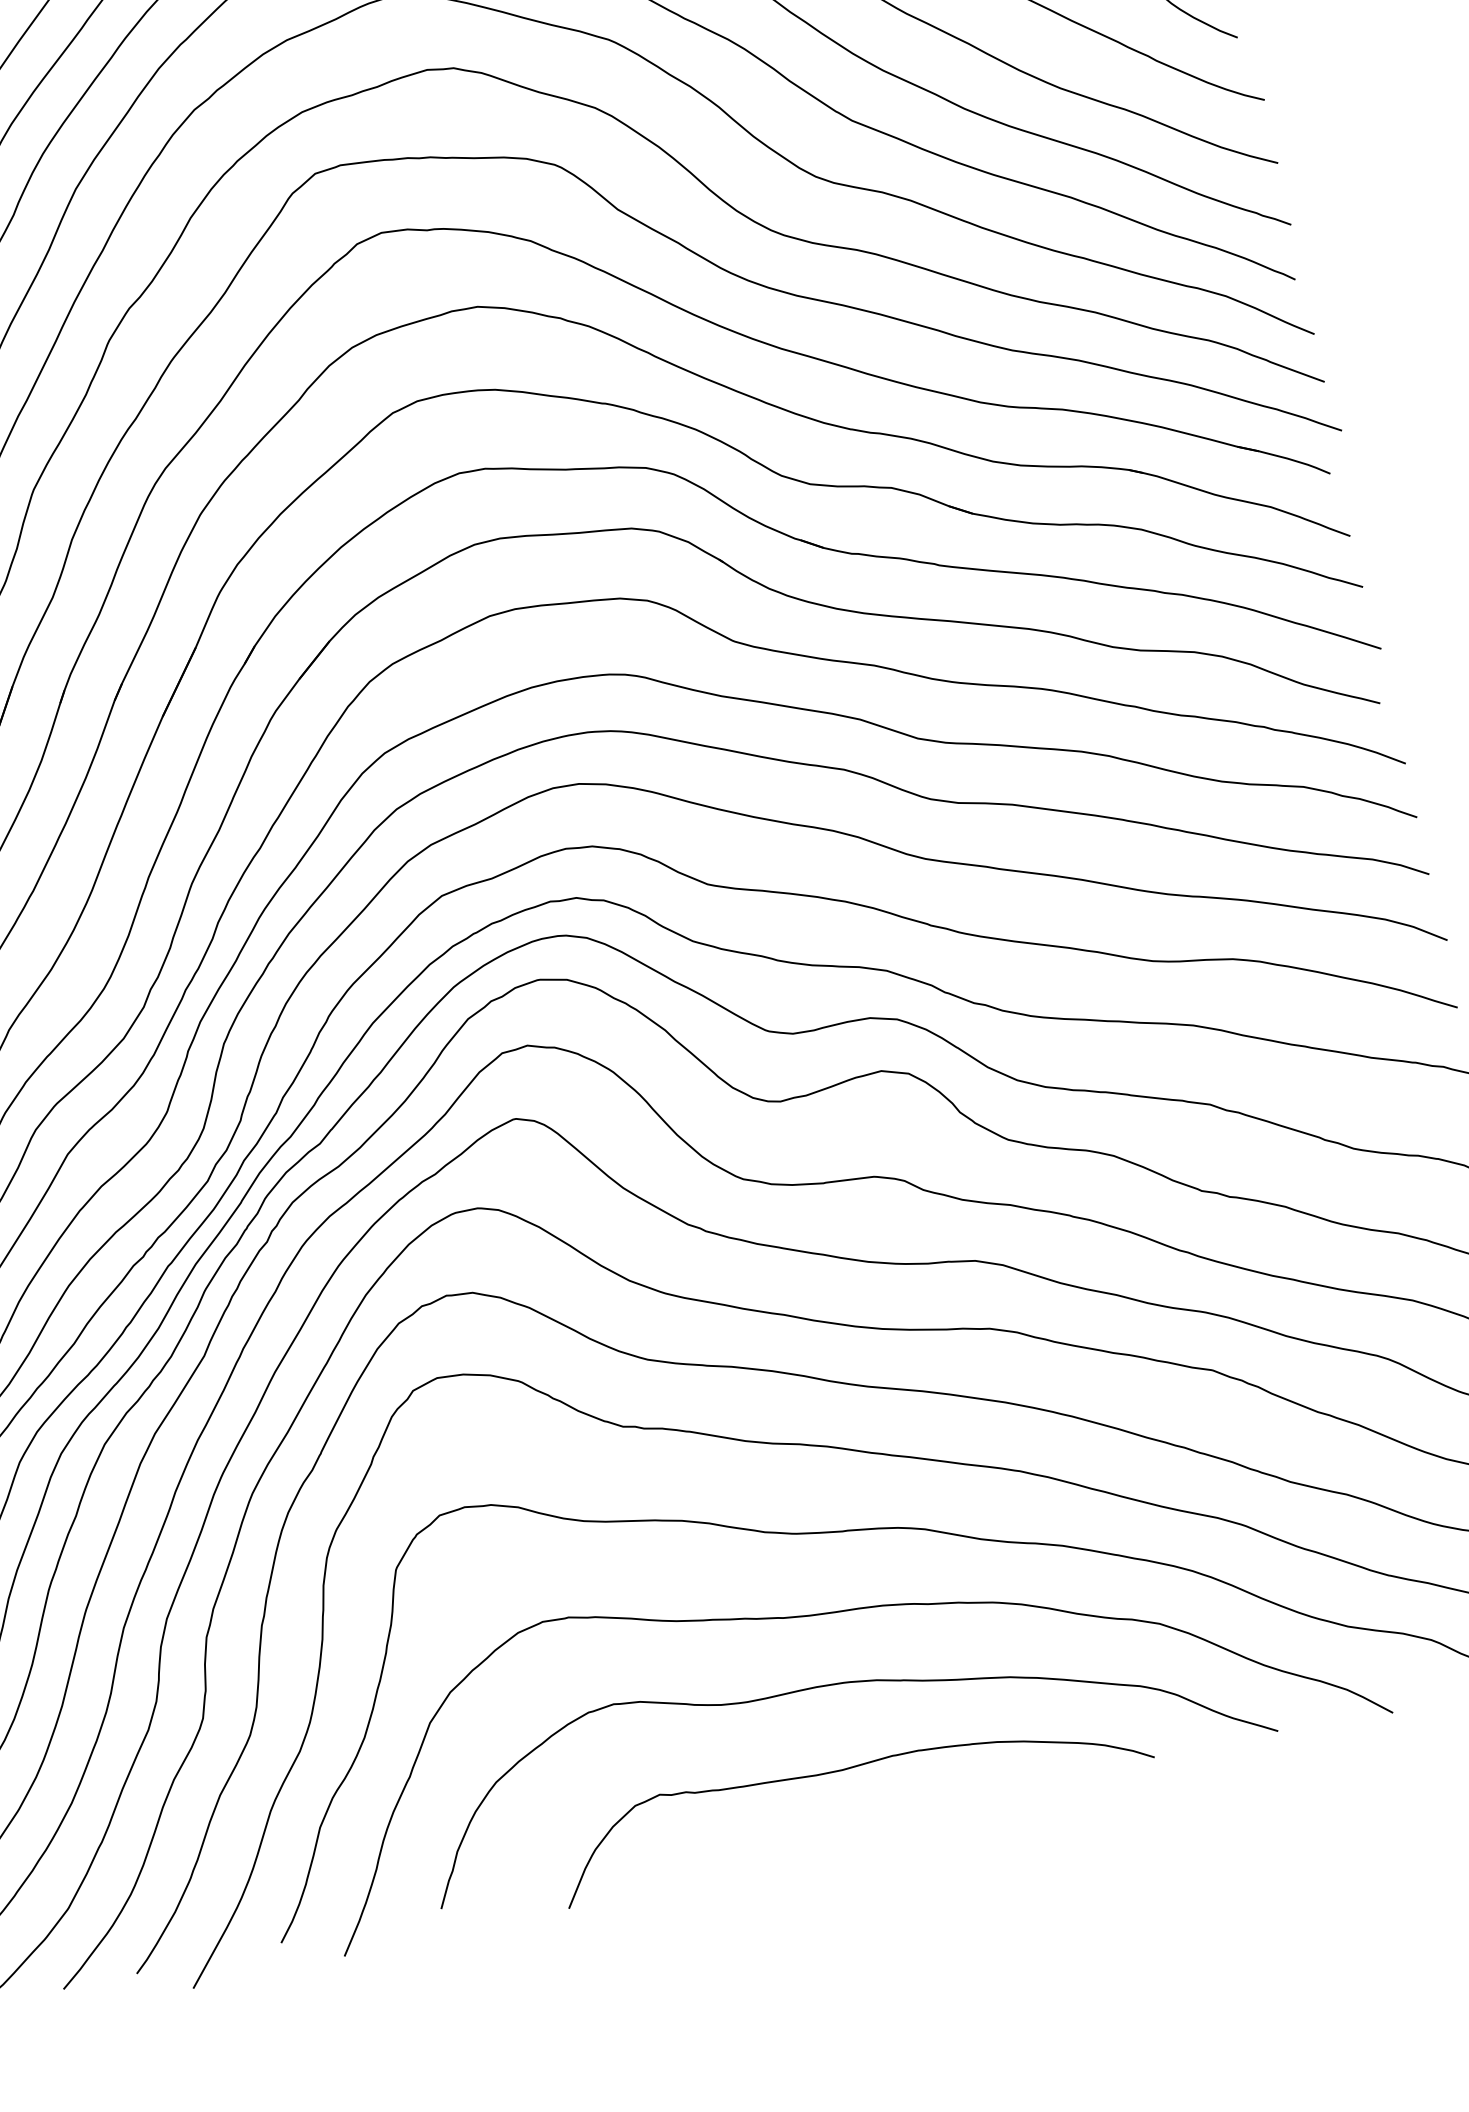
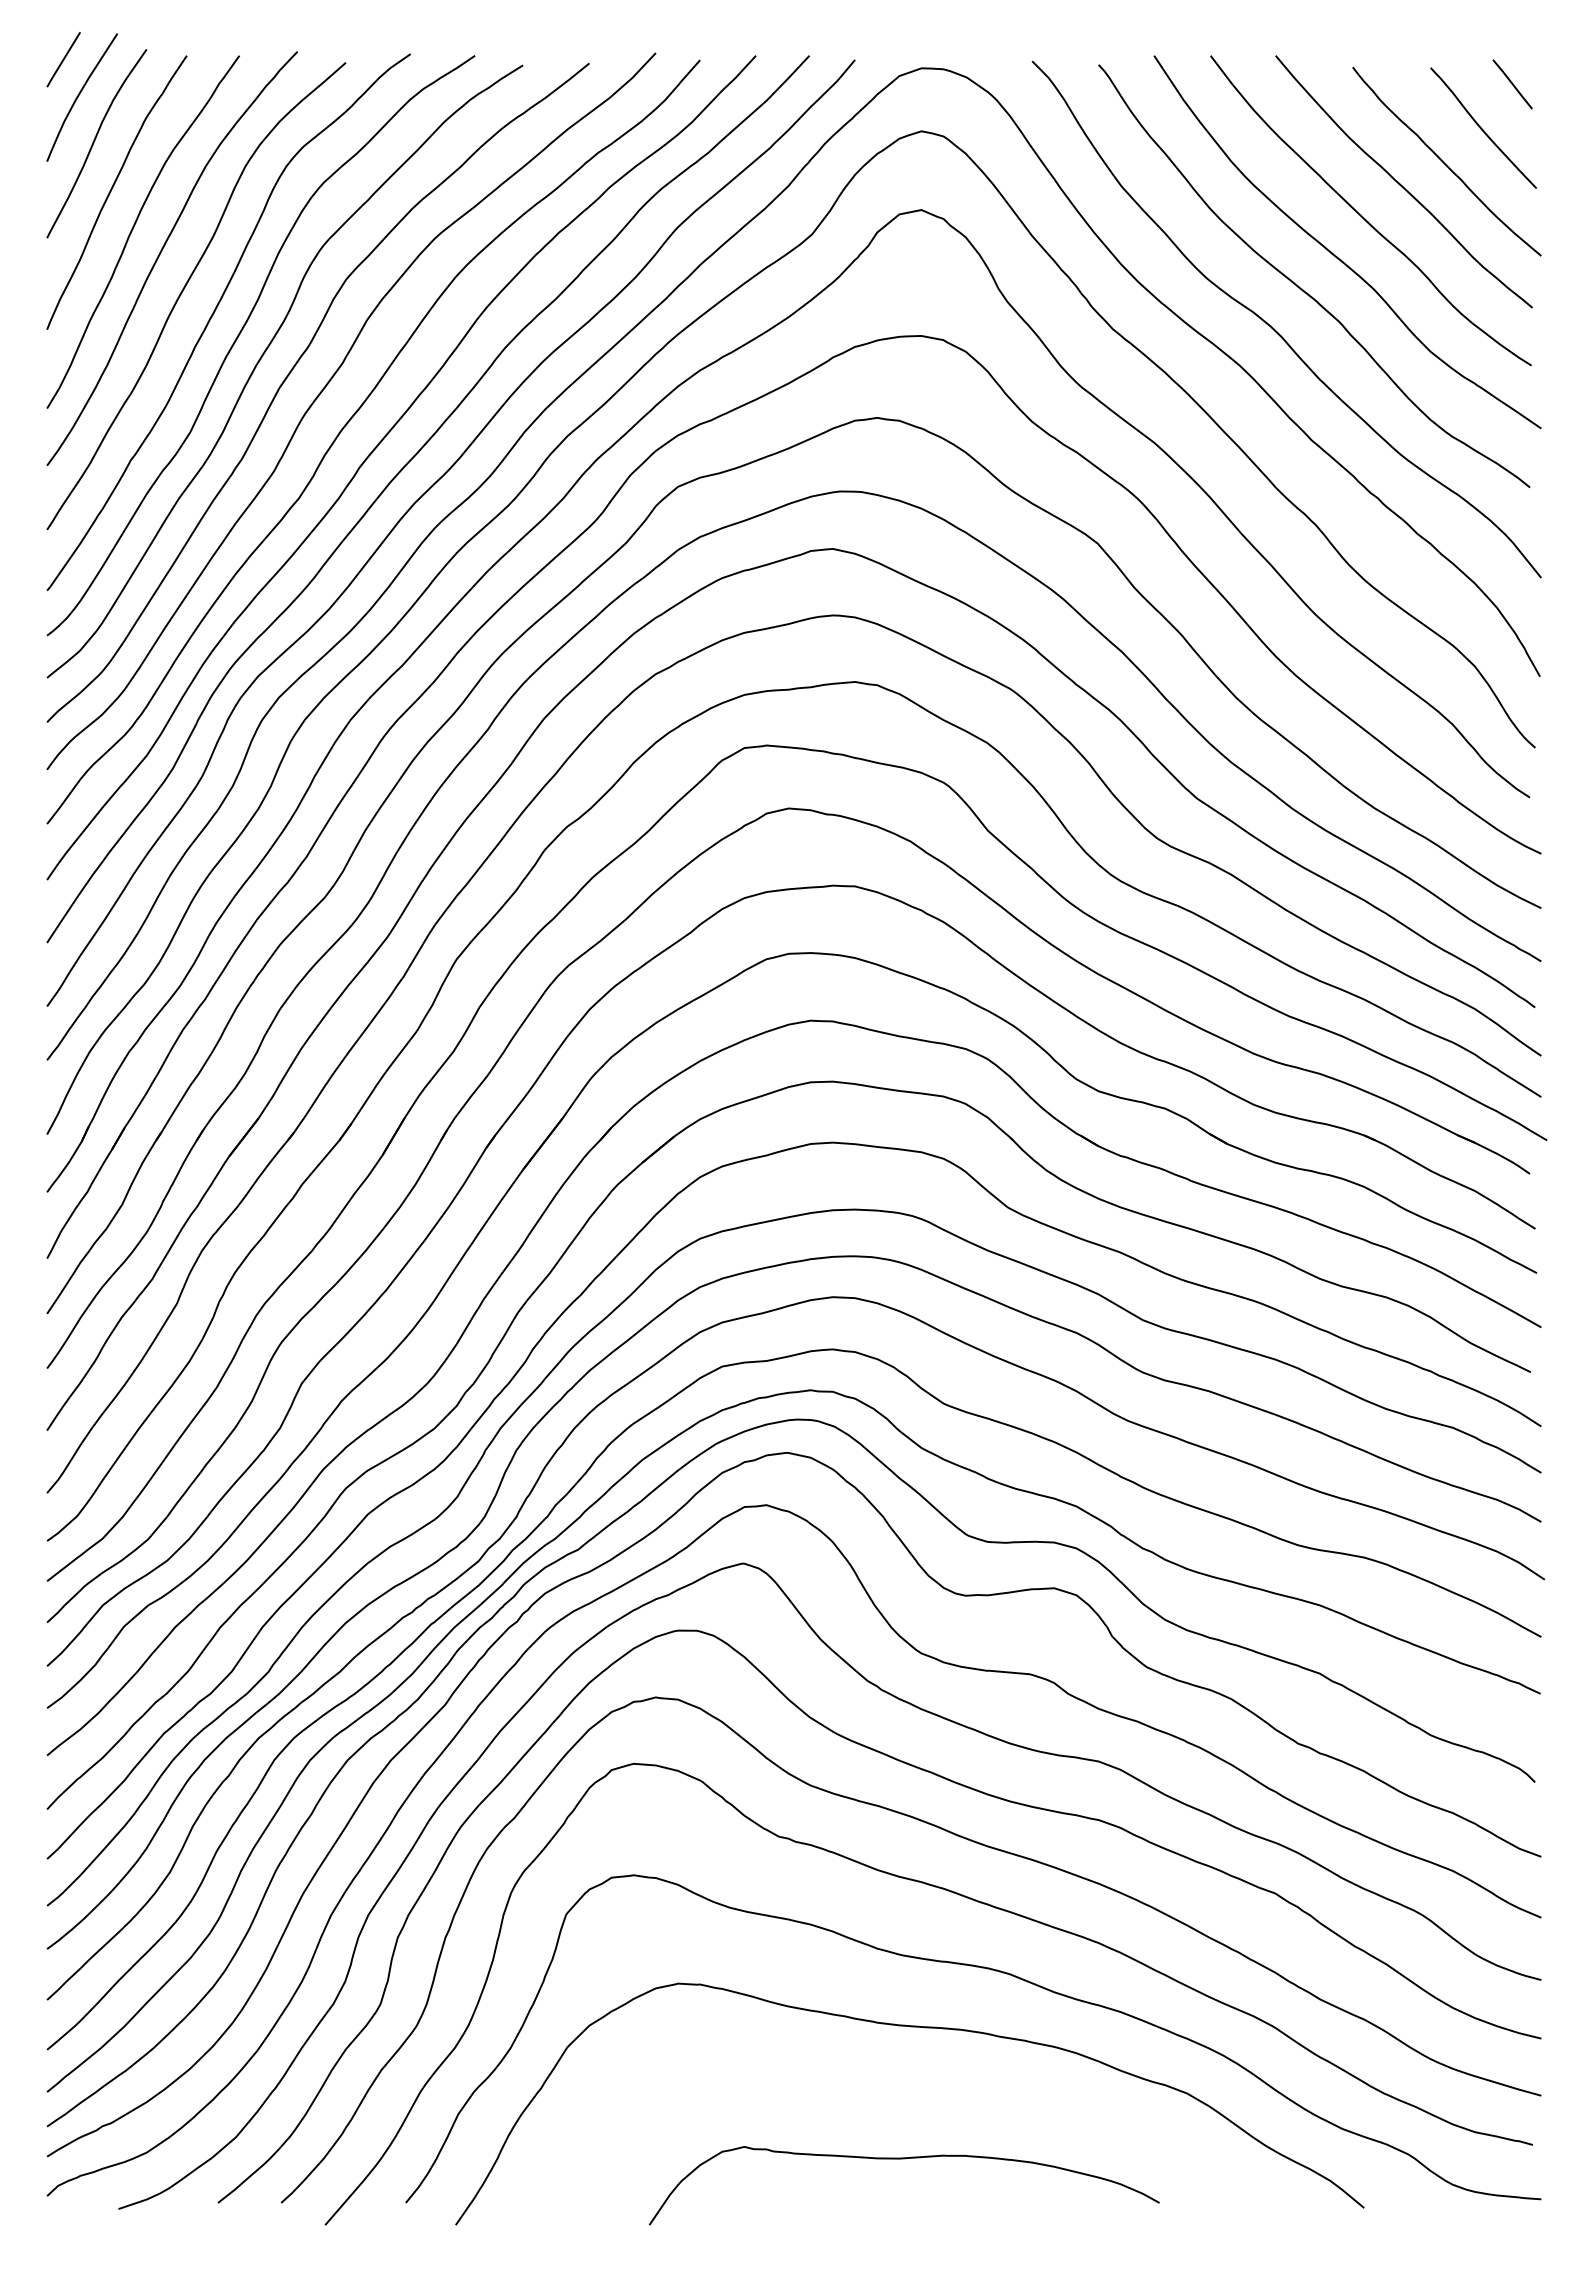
curve: (830, 1686) -> (904, 2087), removed

